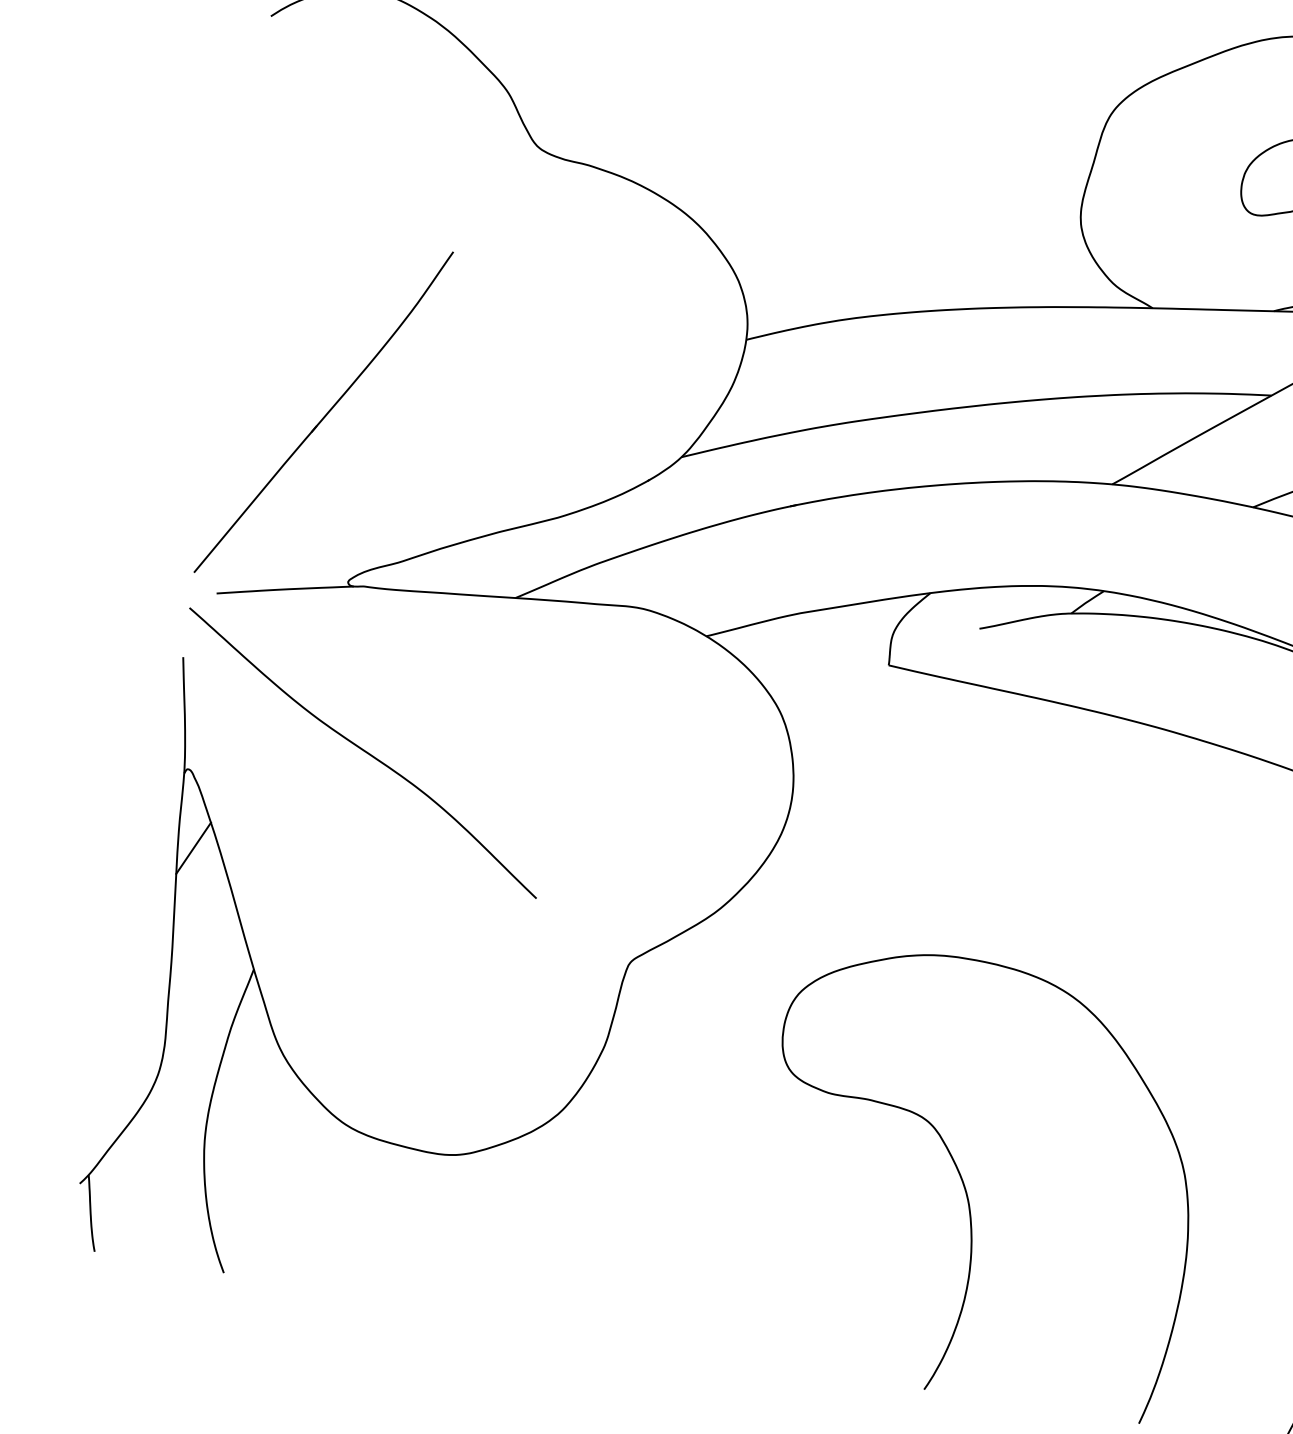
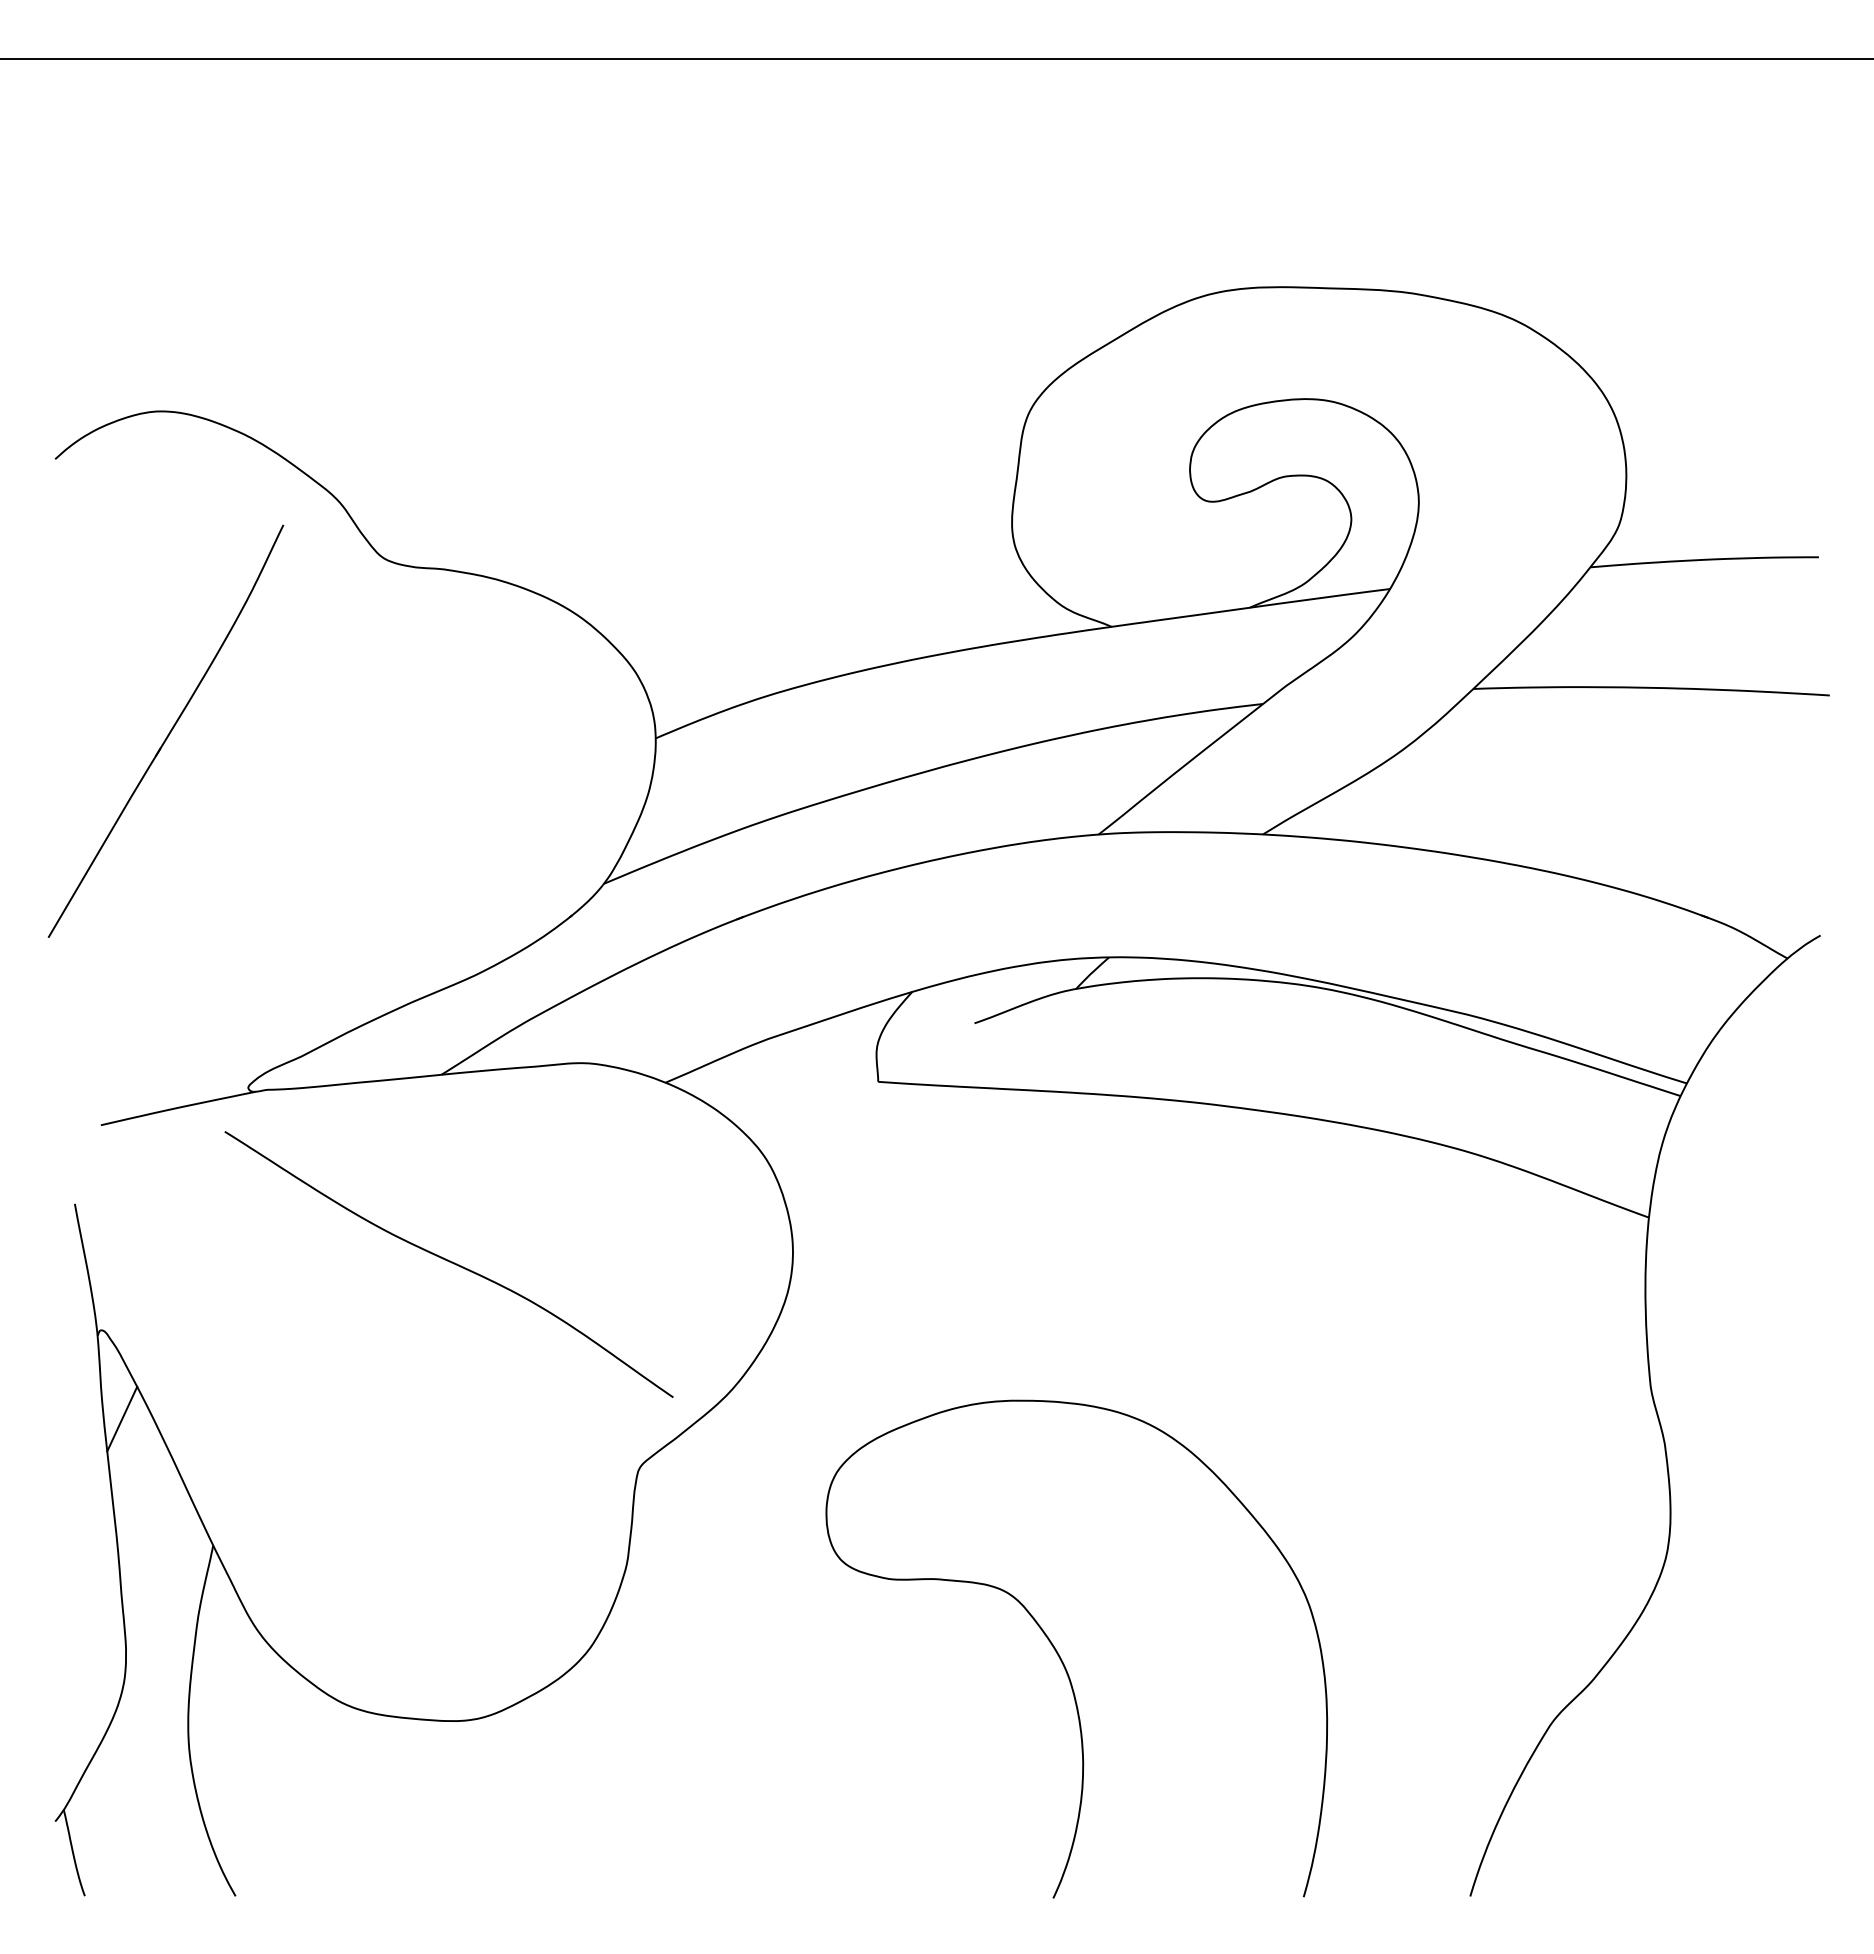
part: (323, 411) -> (165, 730), moved
curve: (363, 751) -> (449, 1262), moved

